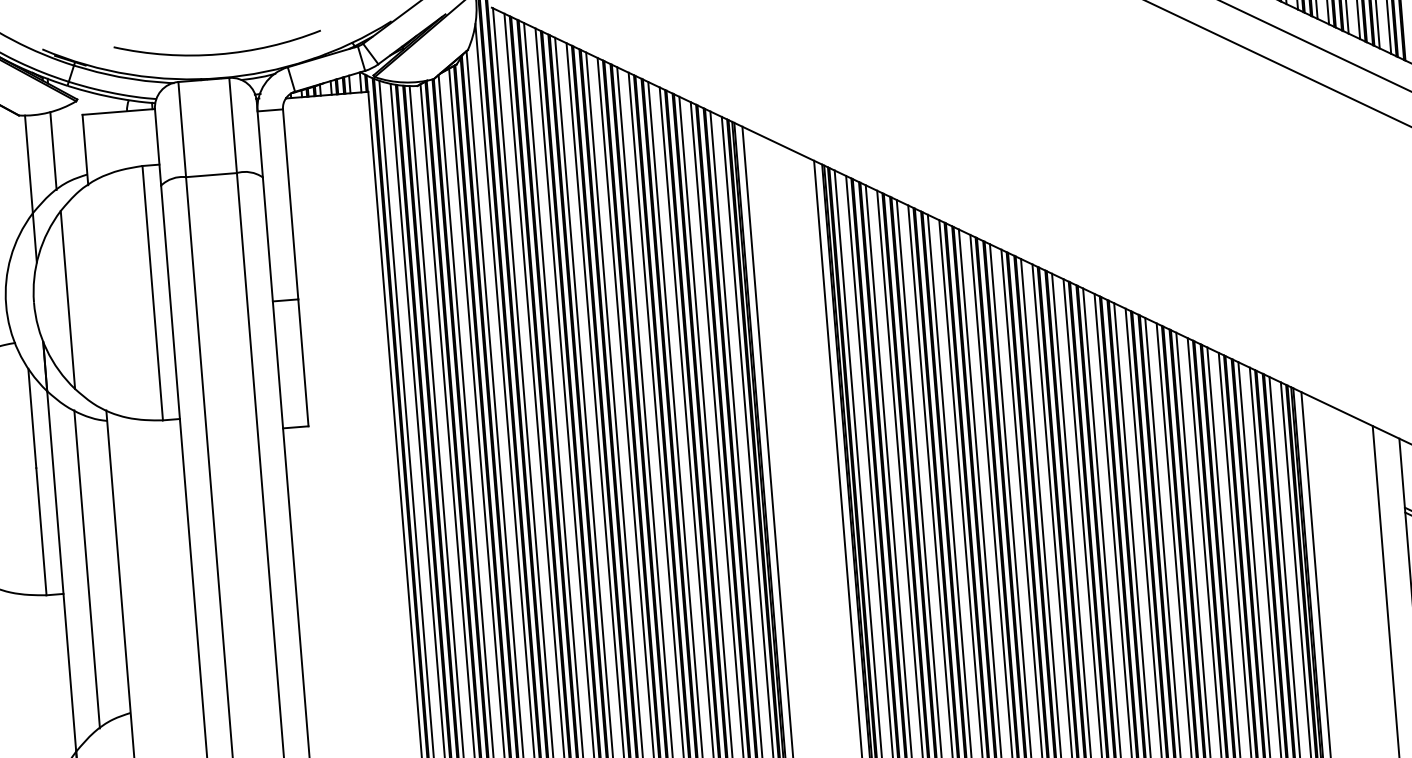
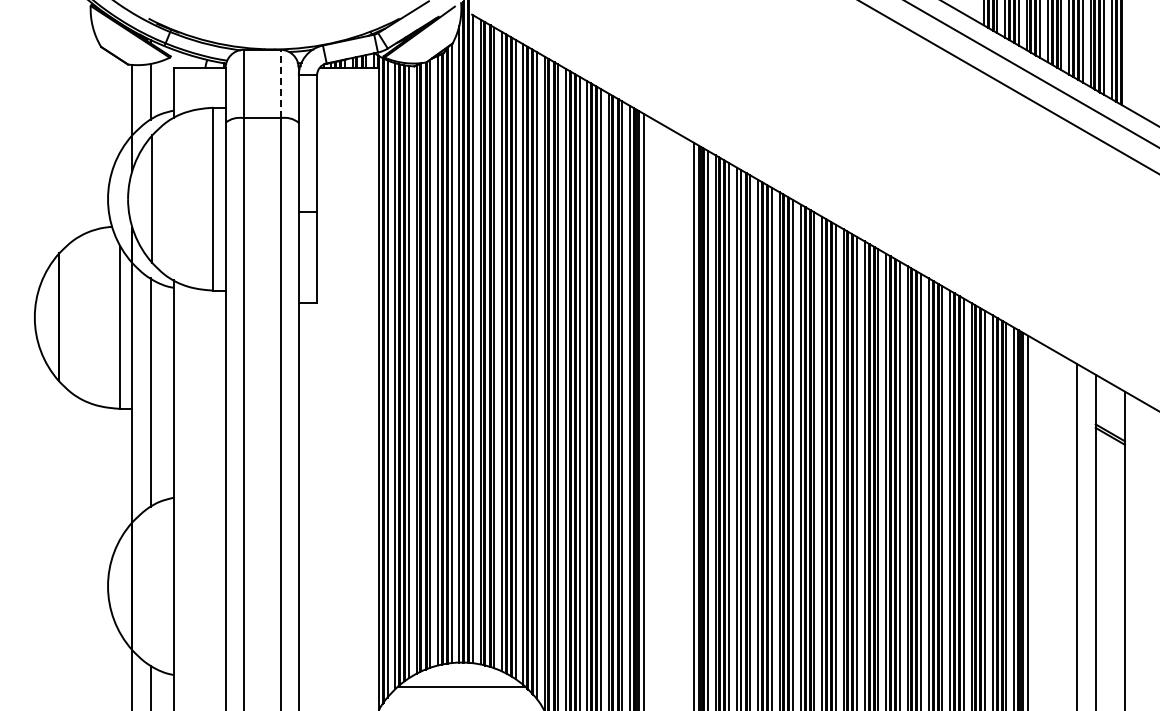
arc: (217, 53) -> (273, 31), removed
line: (233, 124) -> (280, 83), solid -> dashed

